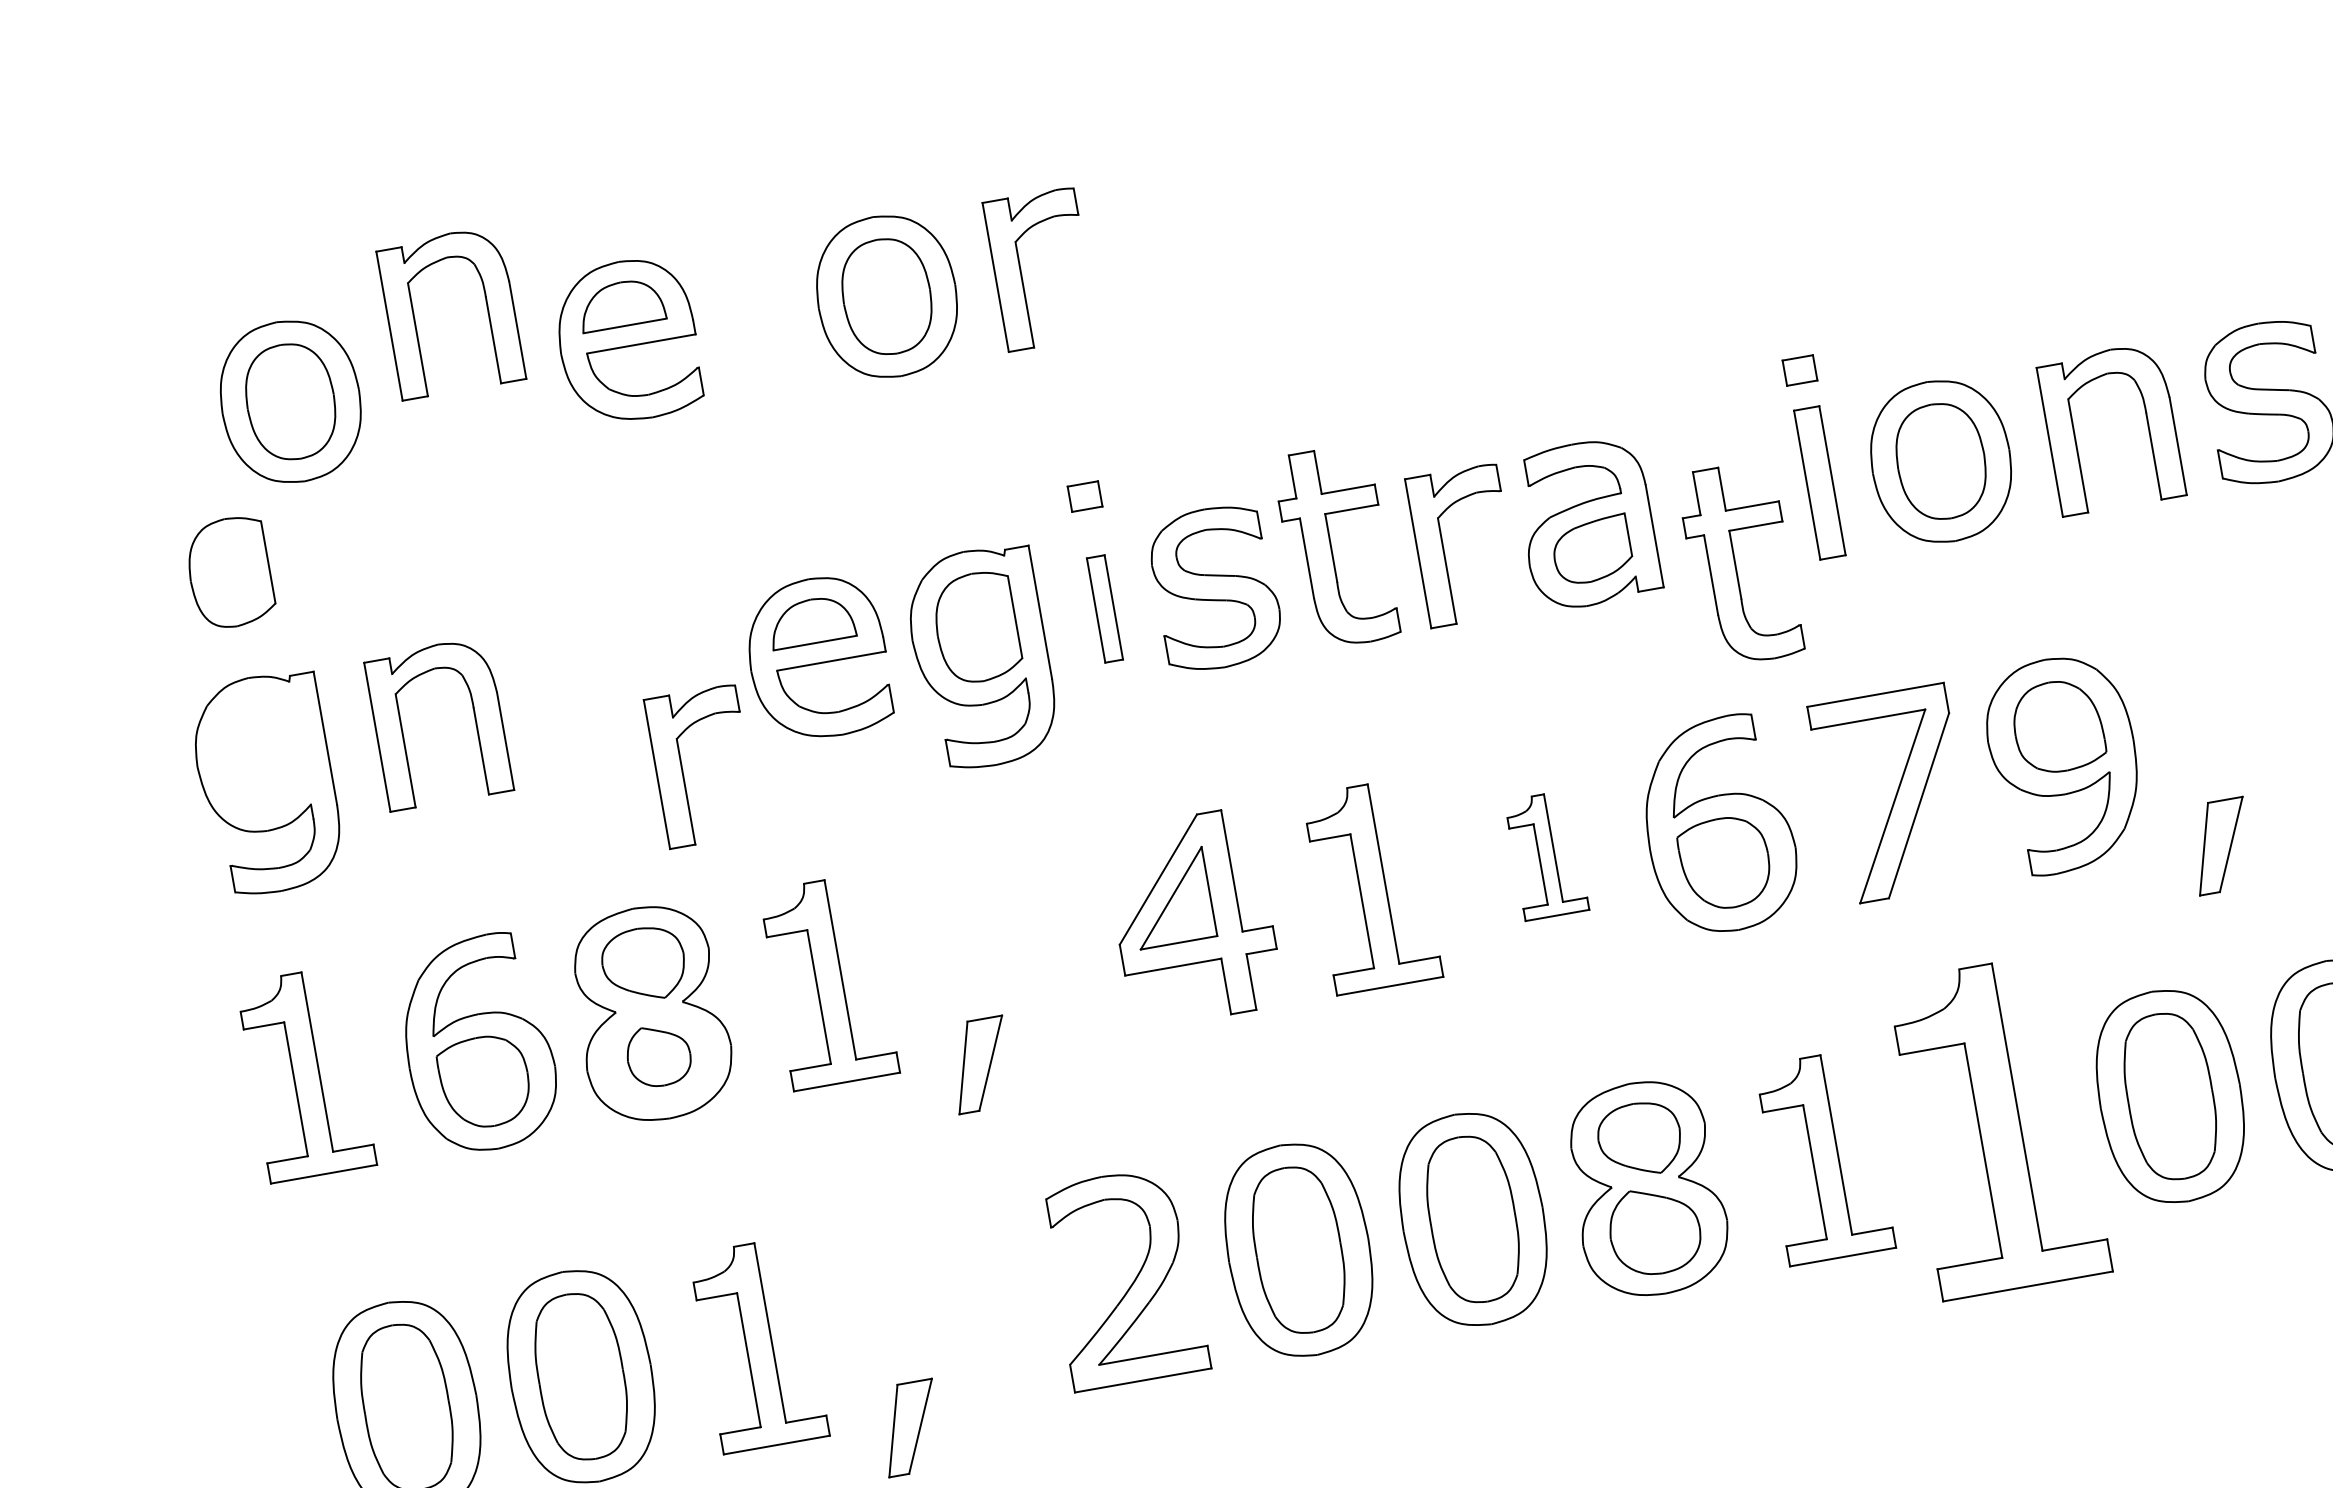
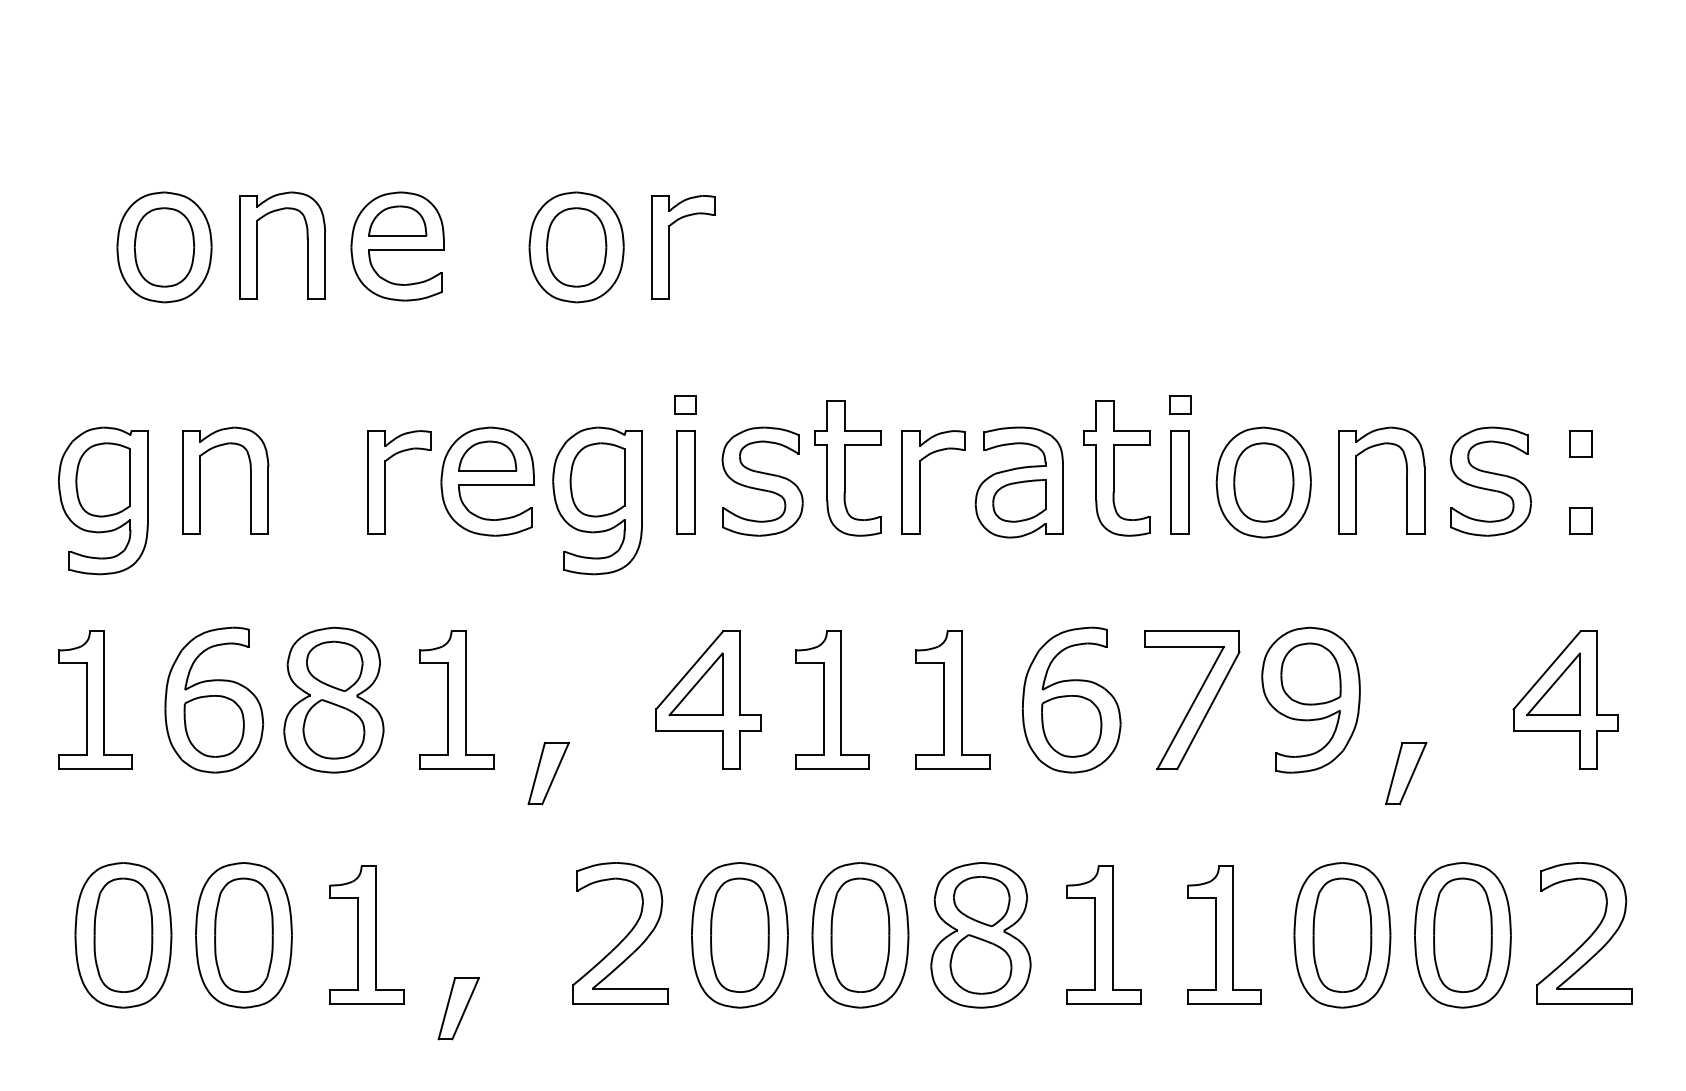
part: (483, 296) -> (306, 238), moved
part: (1739, 564) -> (1116, 468), moved
part: (228, 572) -> (102, 479), moved
part: (1104, 608) -> (685, 482), size x1.43
part: (682, 769) -> (385, 482), moved
part: (1546, 854) -> (952, 699), size x1.67
part: (658, 1056) -> (333, 729), size x1.43
part: (1999, 1125) -> (1224, 934), size x0.62

